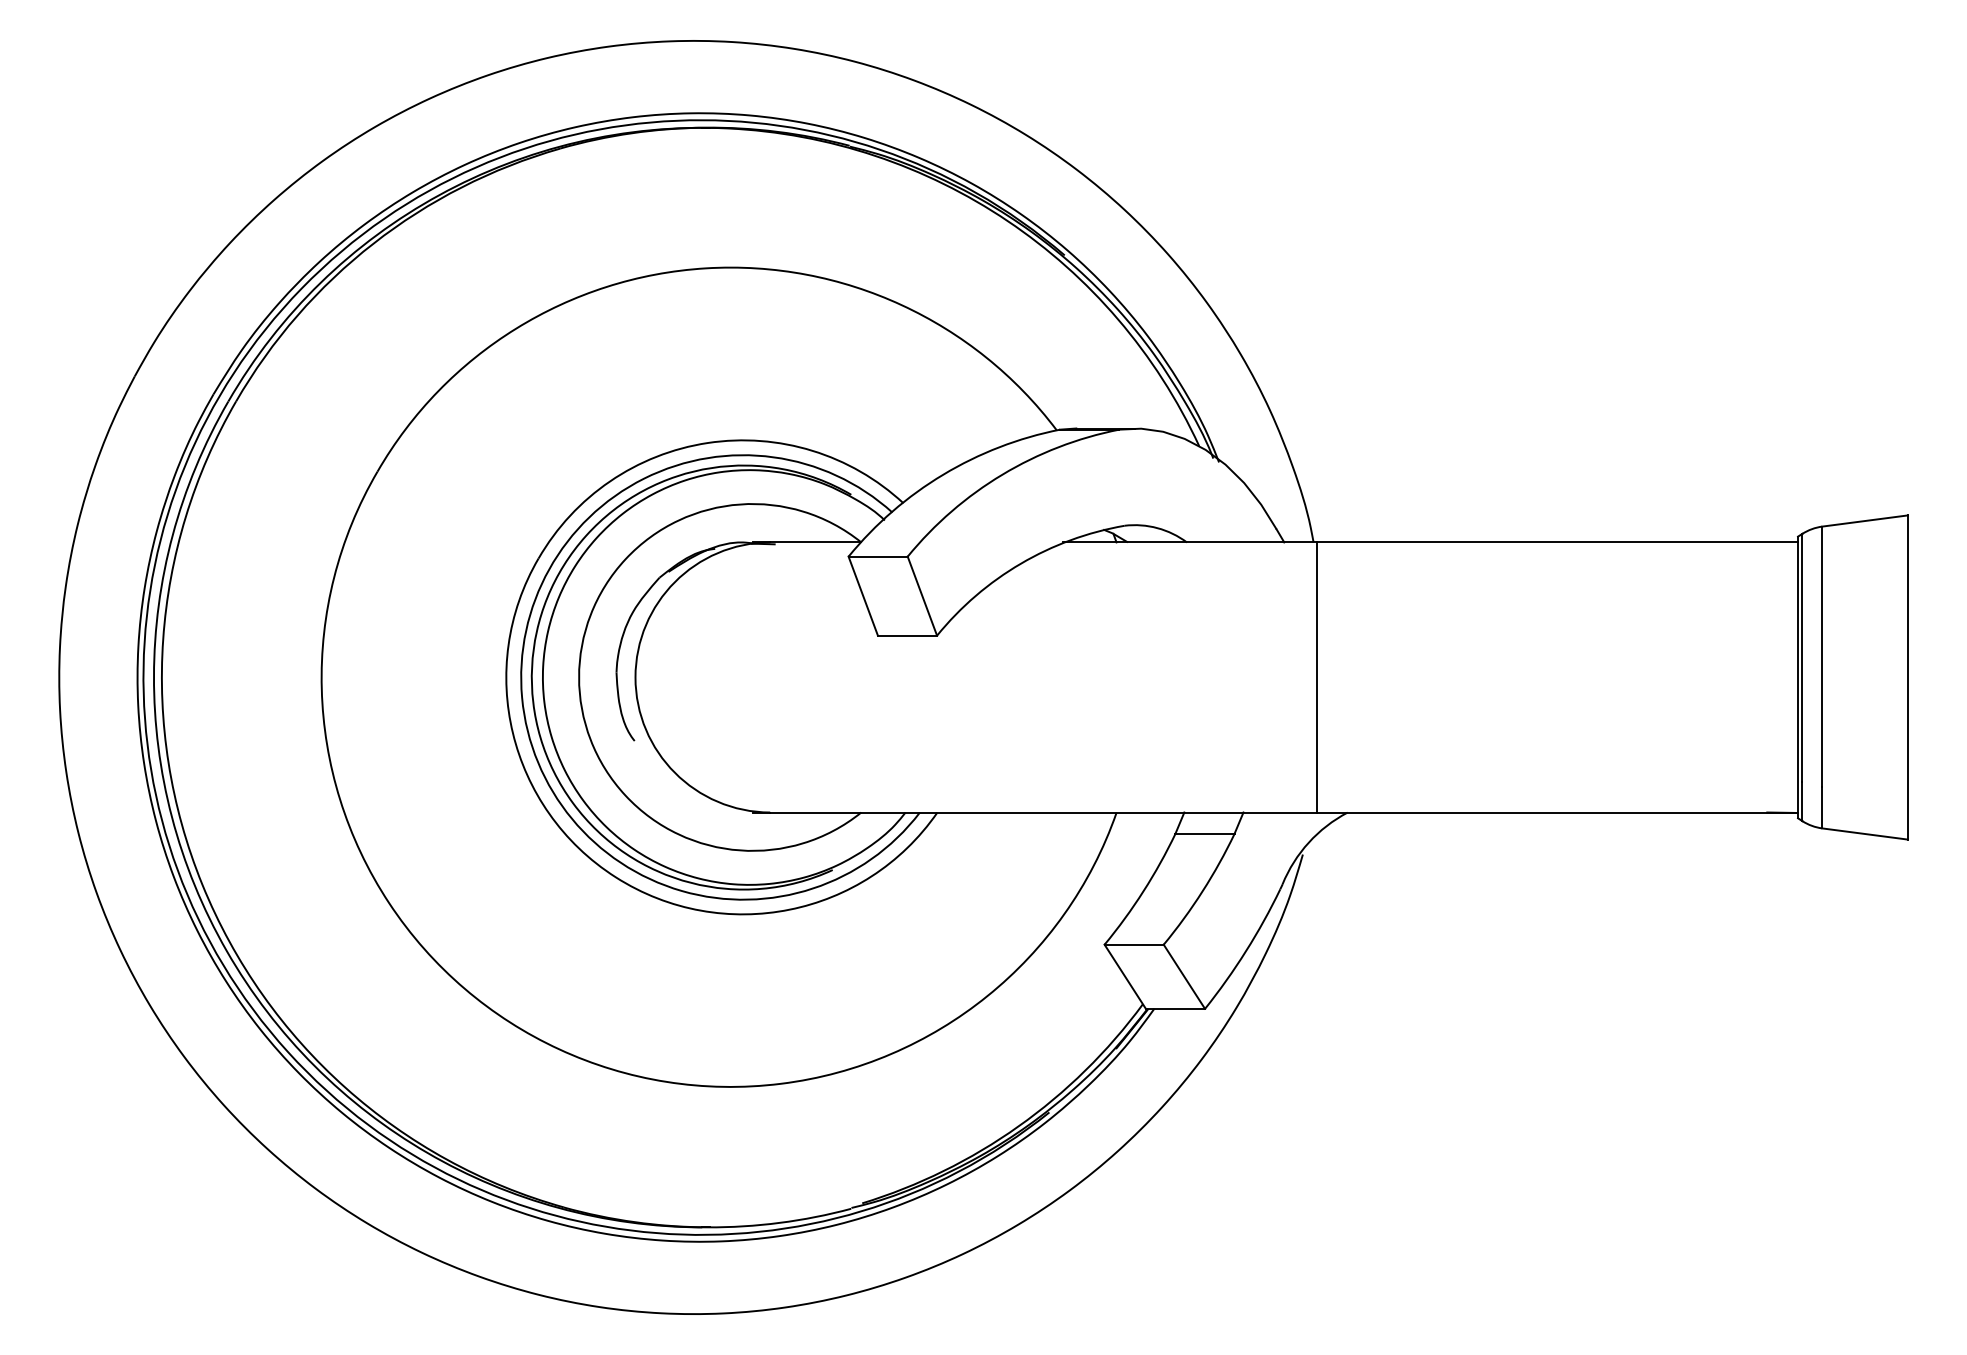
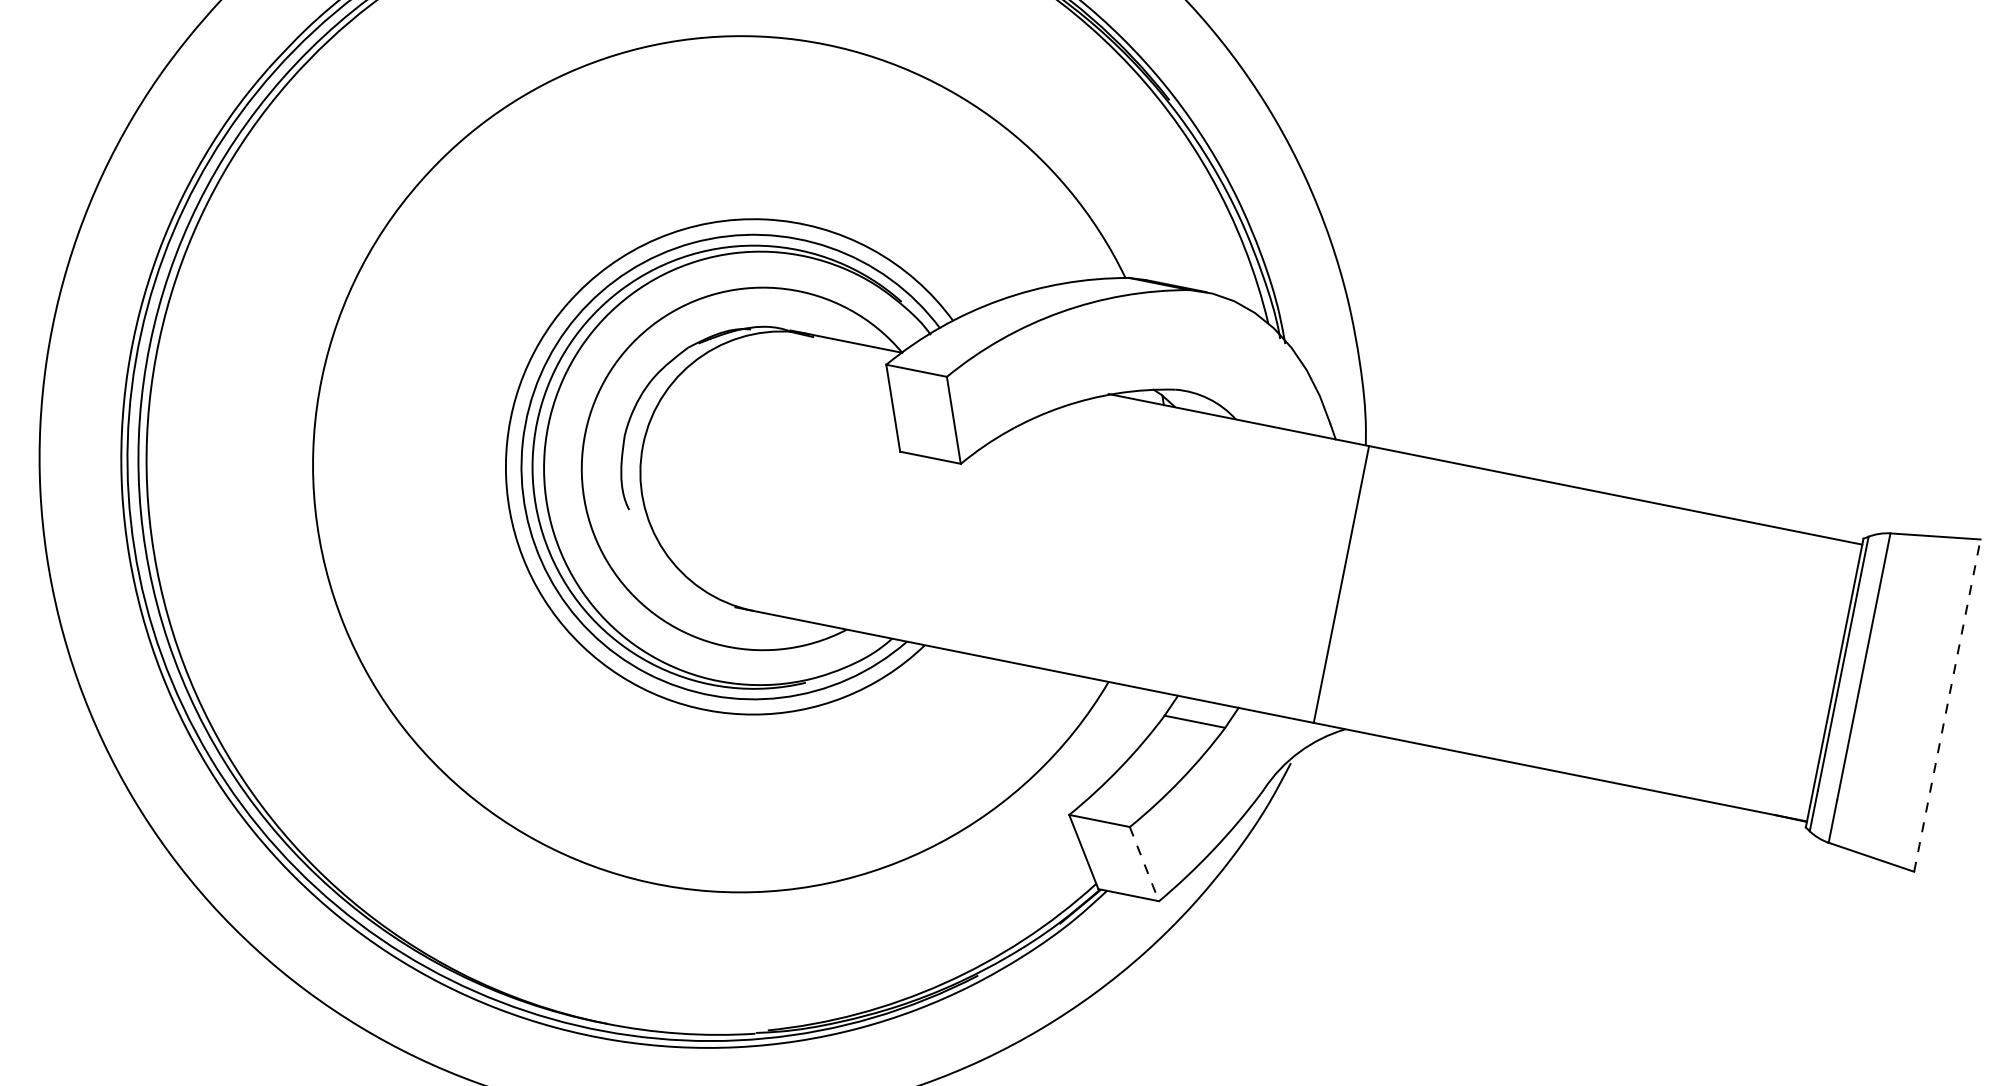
line: (1907, 677) -> (1946, 705), solid -> dashed
line: (1184, 977) -> (1144, 864), solid -> dashed

